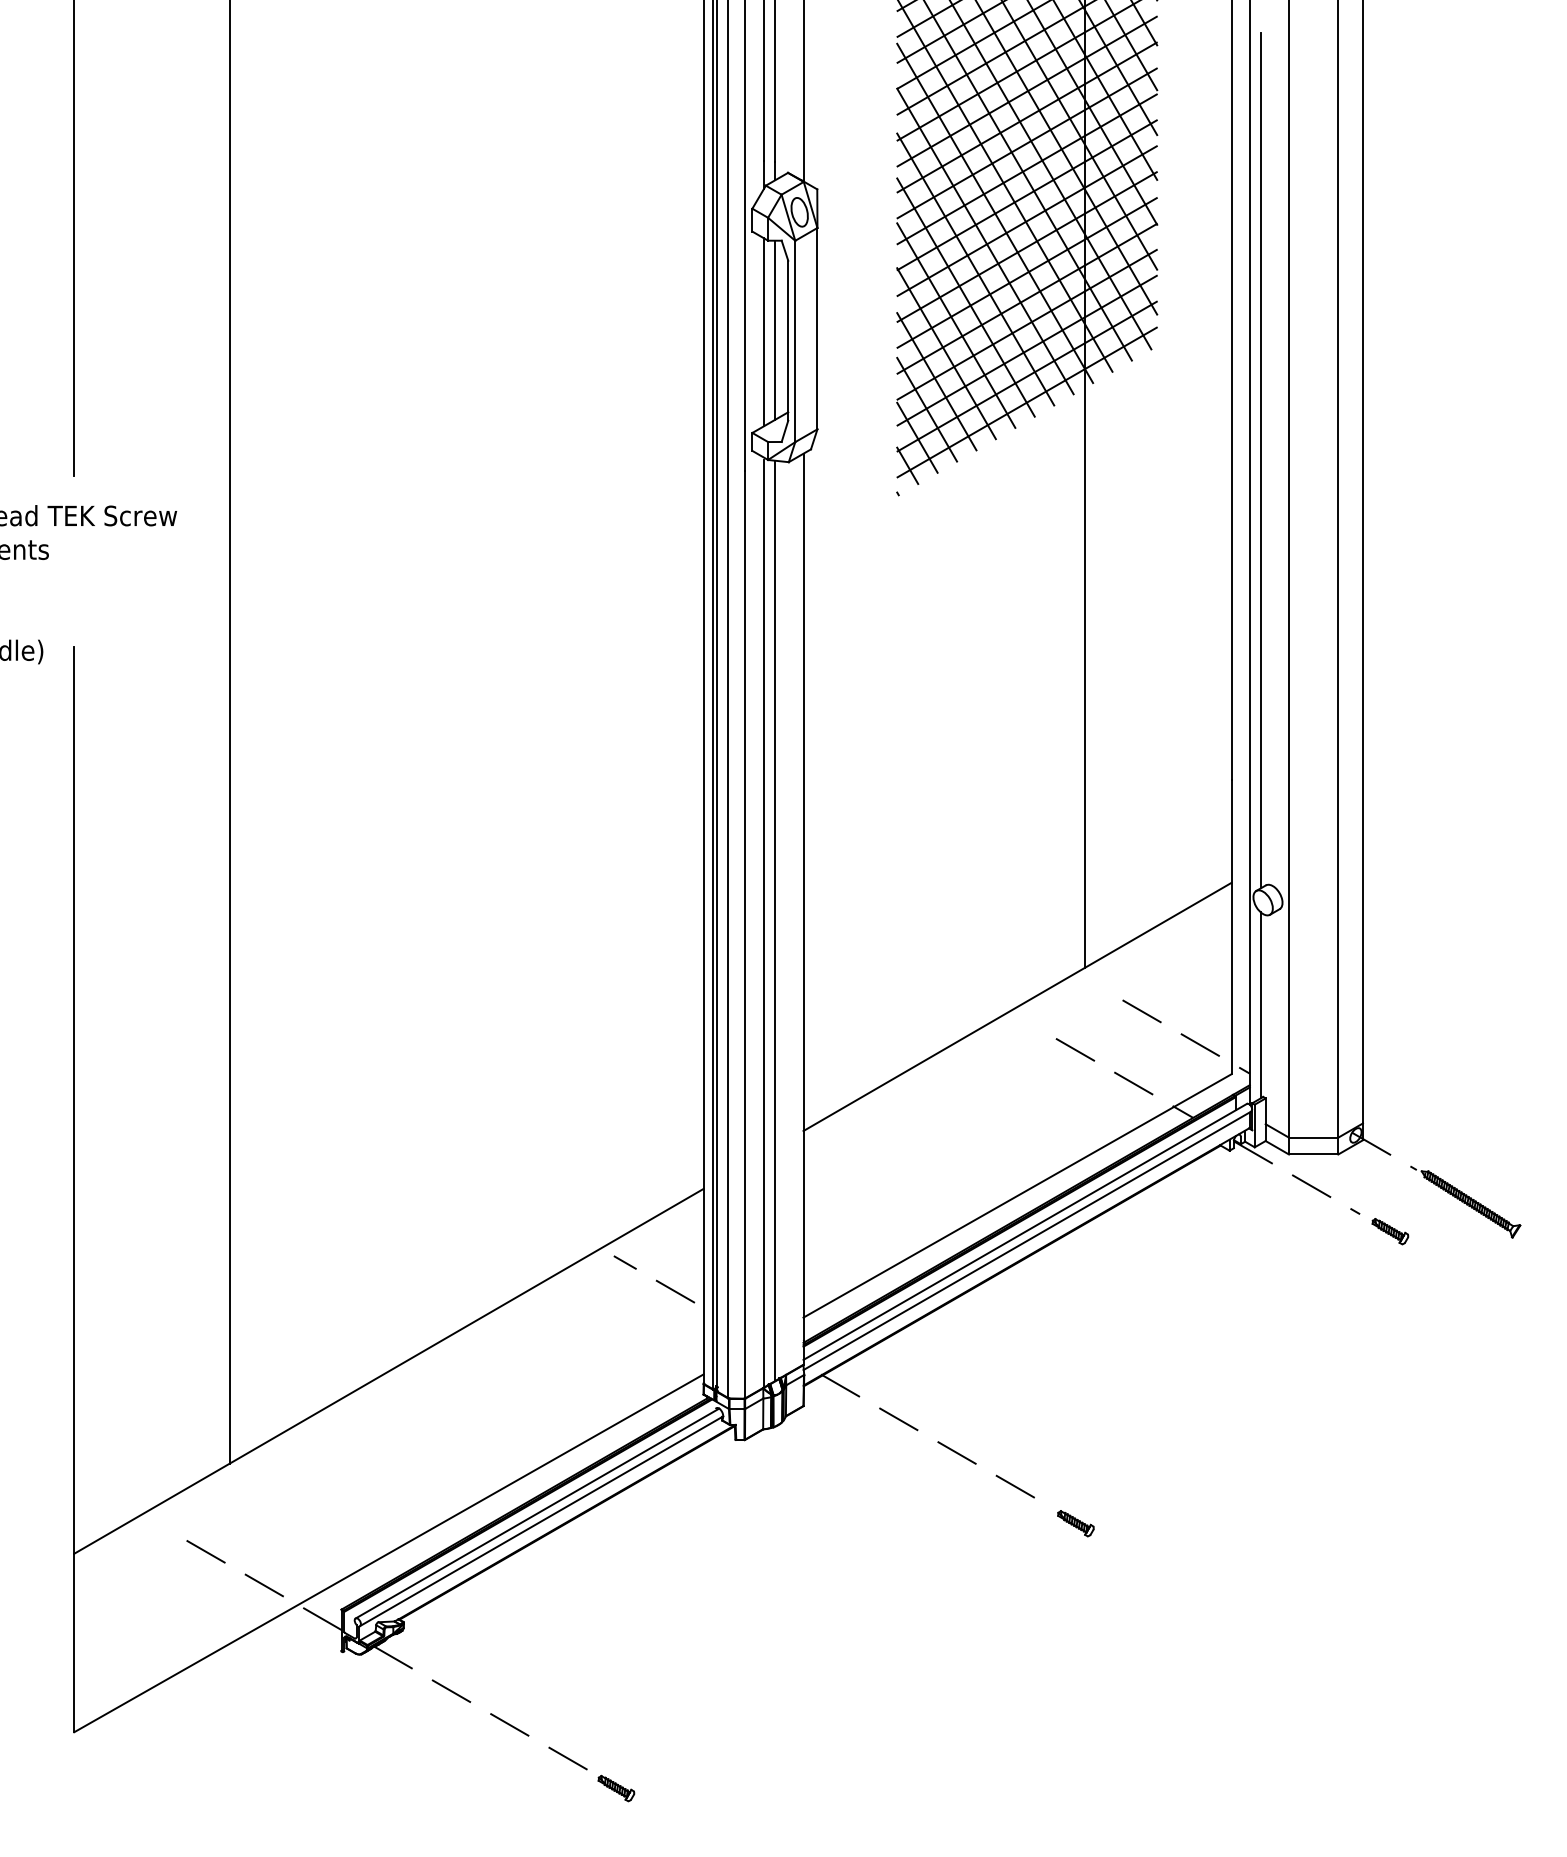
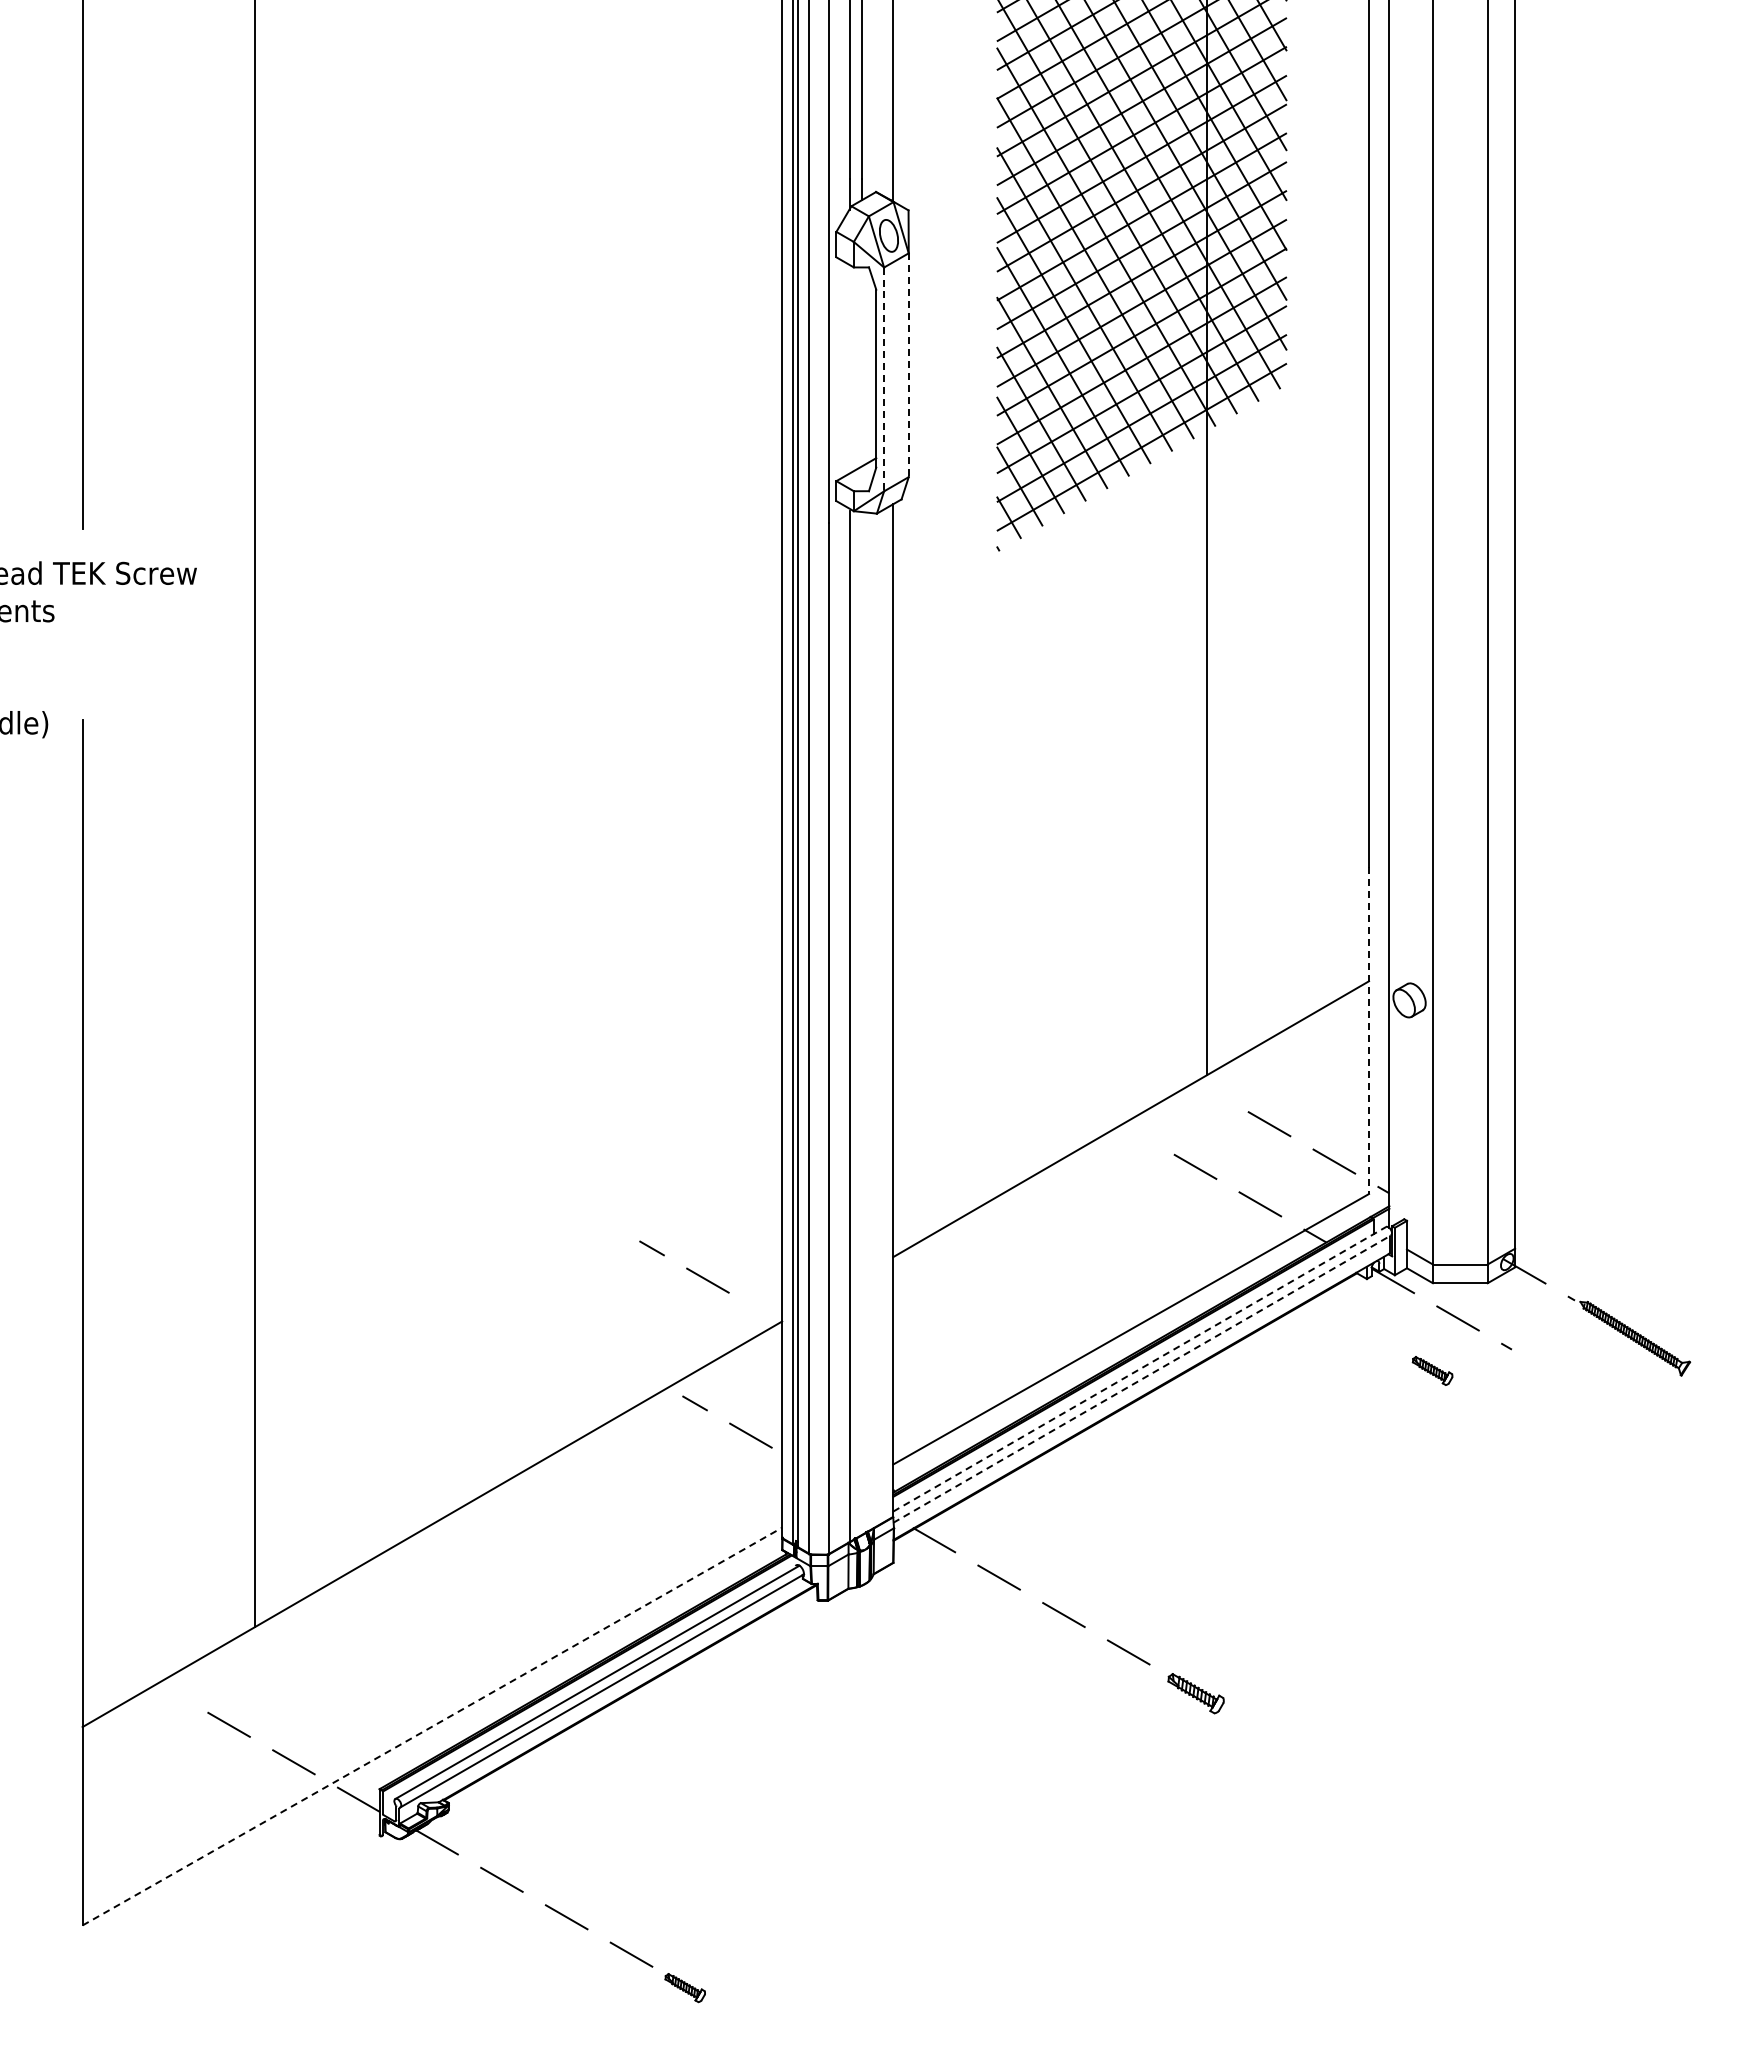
line: (817, 328) -> (908, 365), solid -> dashed
line: (775, 329) -> (862, 366), removed
line: (764, 331) -> (849, 368), removed
line: (795, 341) -> (884, 379), solid -> dashed
line: (1260, 460) -> (1401, 511), removed
line: (775, 920) -> (862, 1023), removed
line: (1231, 928) -> (1369, 1031), solid -> dashed
line: (1260, 1005) -> (1401, 1117), removed
line: (617, 1140) -> (686, 1267), added
part: (1390, 1231) -> (1432, 1370), moved
line: (1025, 1232) -> (1139, 1369), solid -> dashed
line: (1027, 1240) -> (1142, 1378), solid -> dashed
part: (1075, 1523) -> (1195, 1693), size x1.4
line: (389, 1553) -> (432, 1726), solid -> dashed

